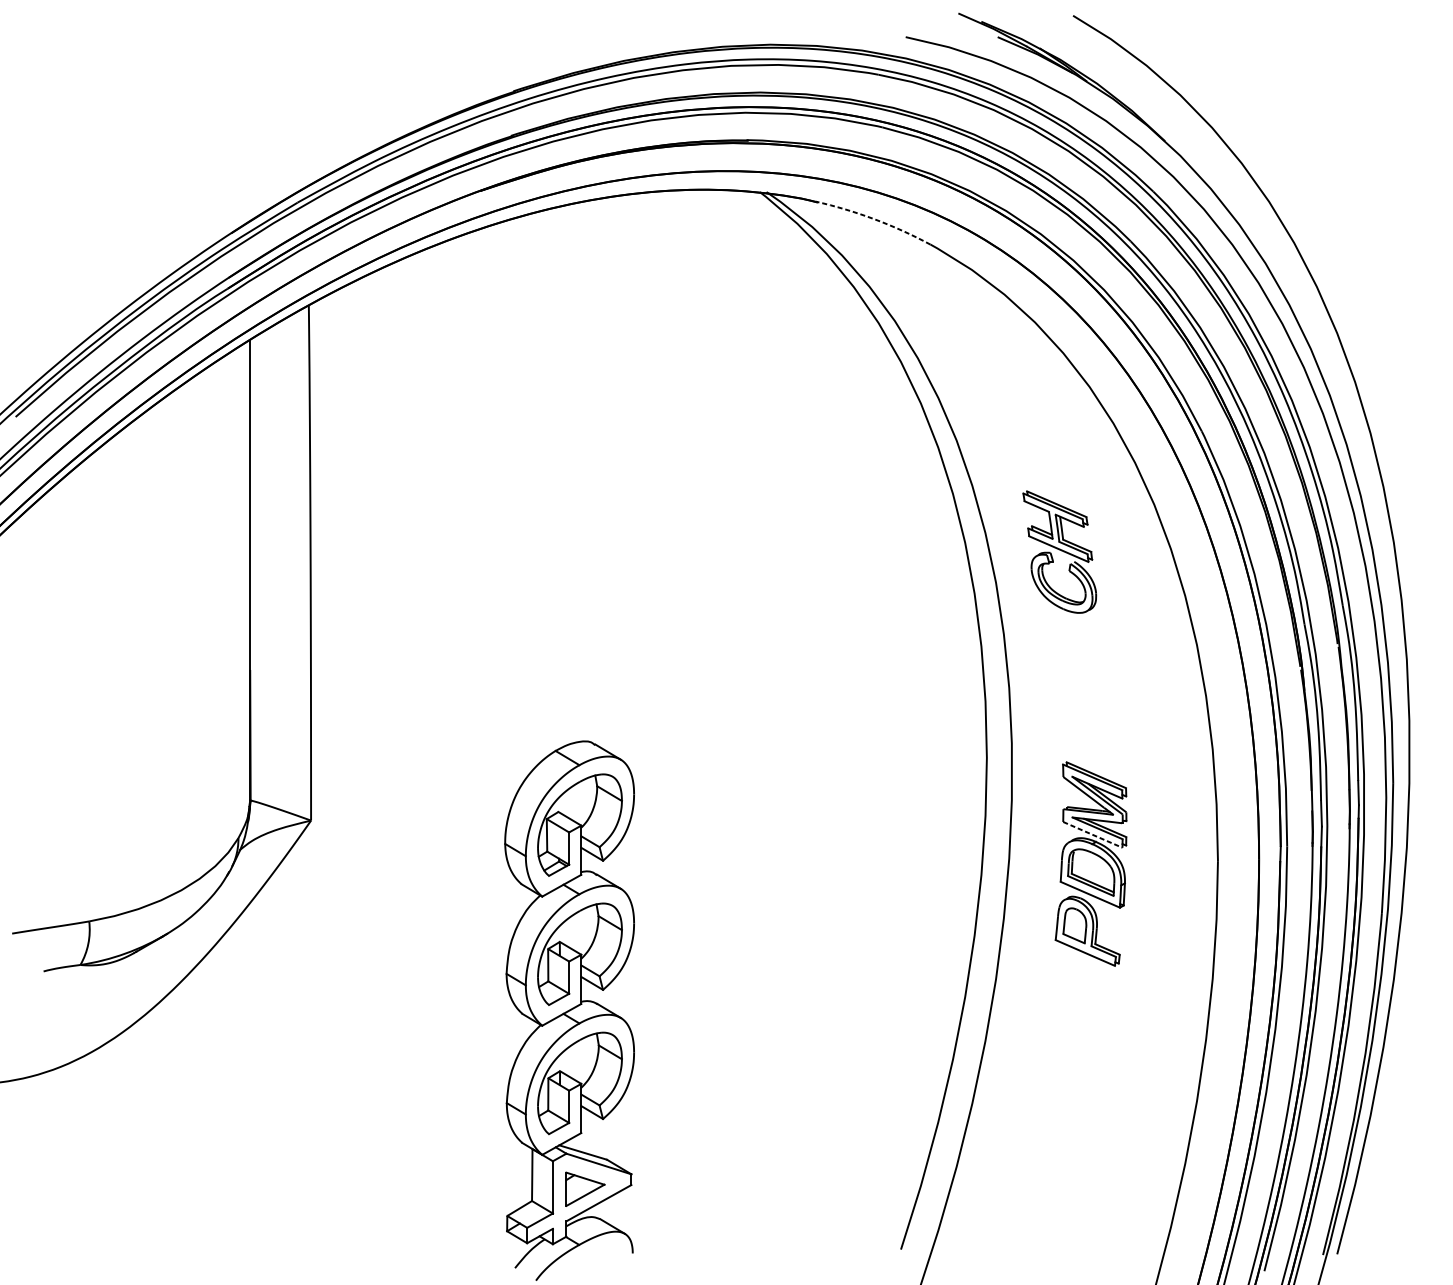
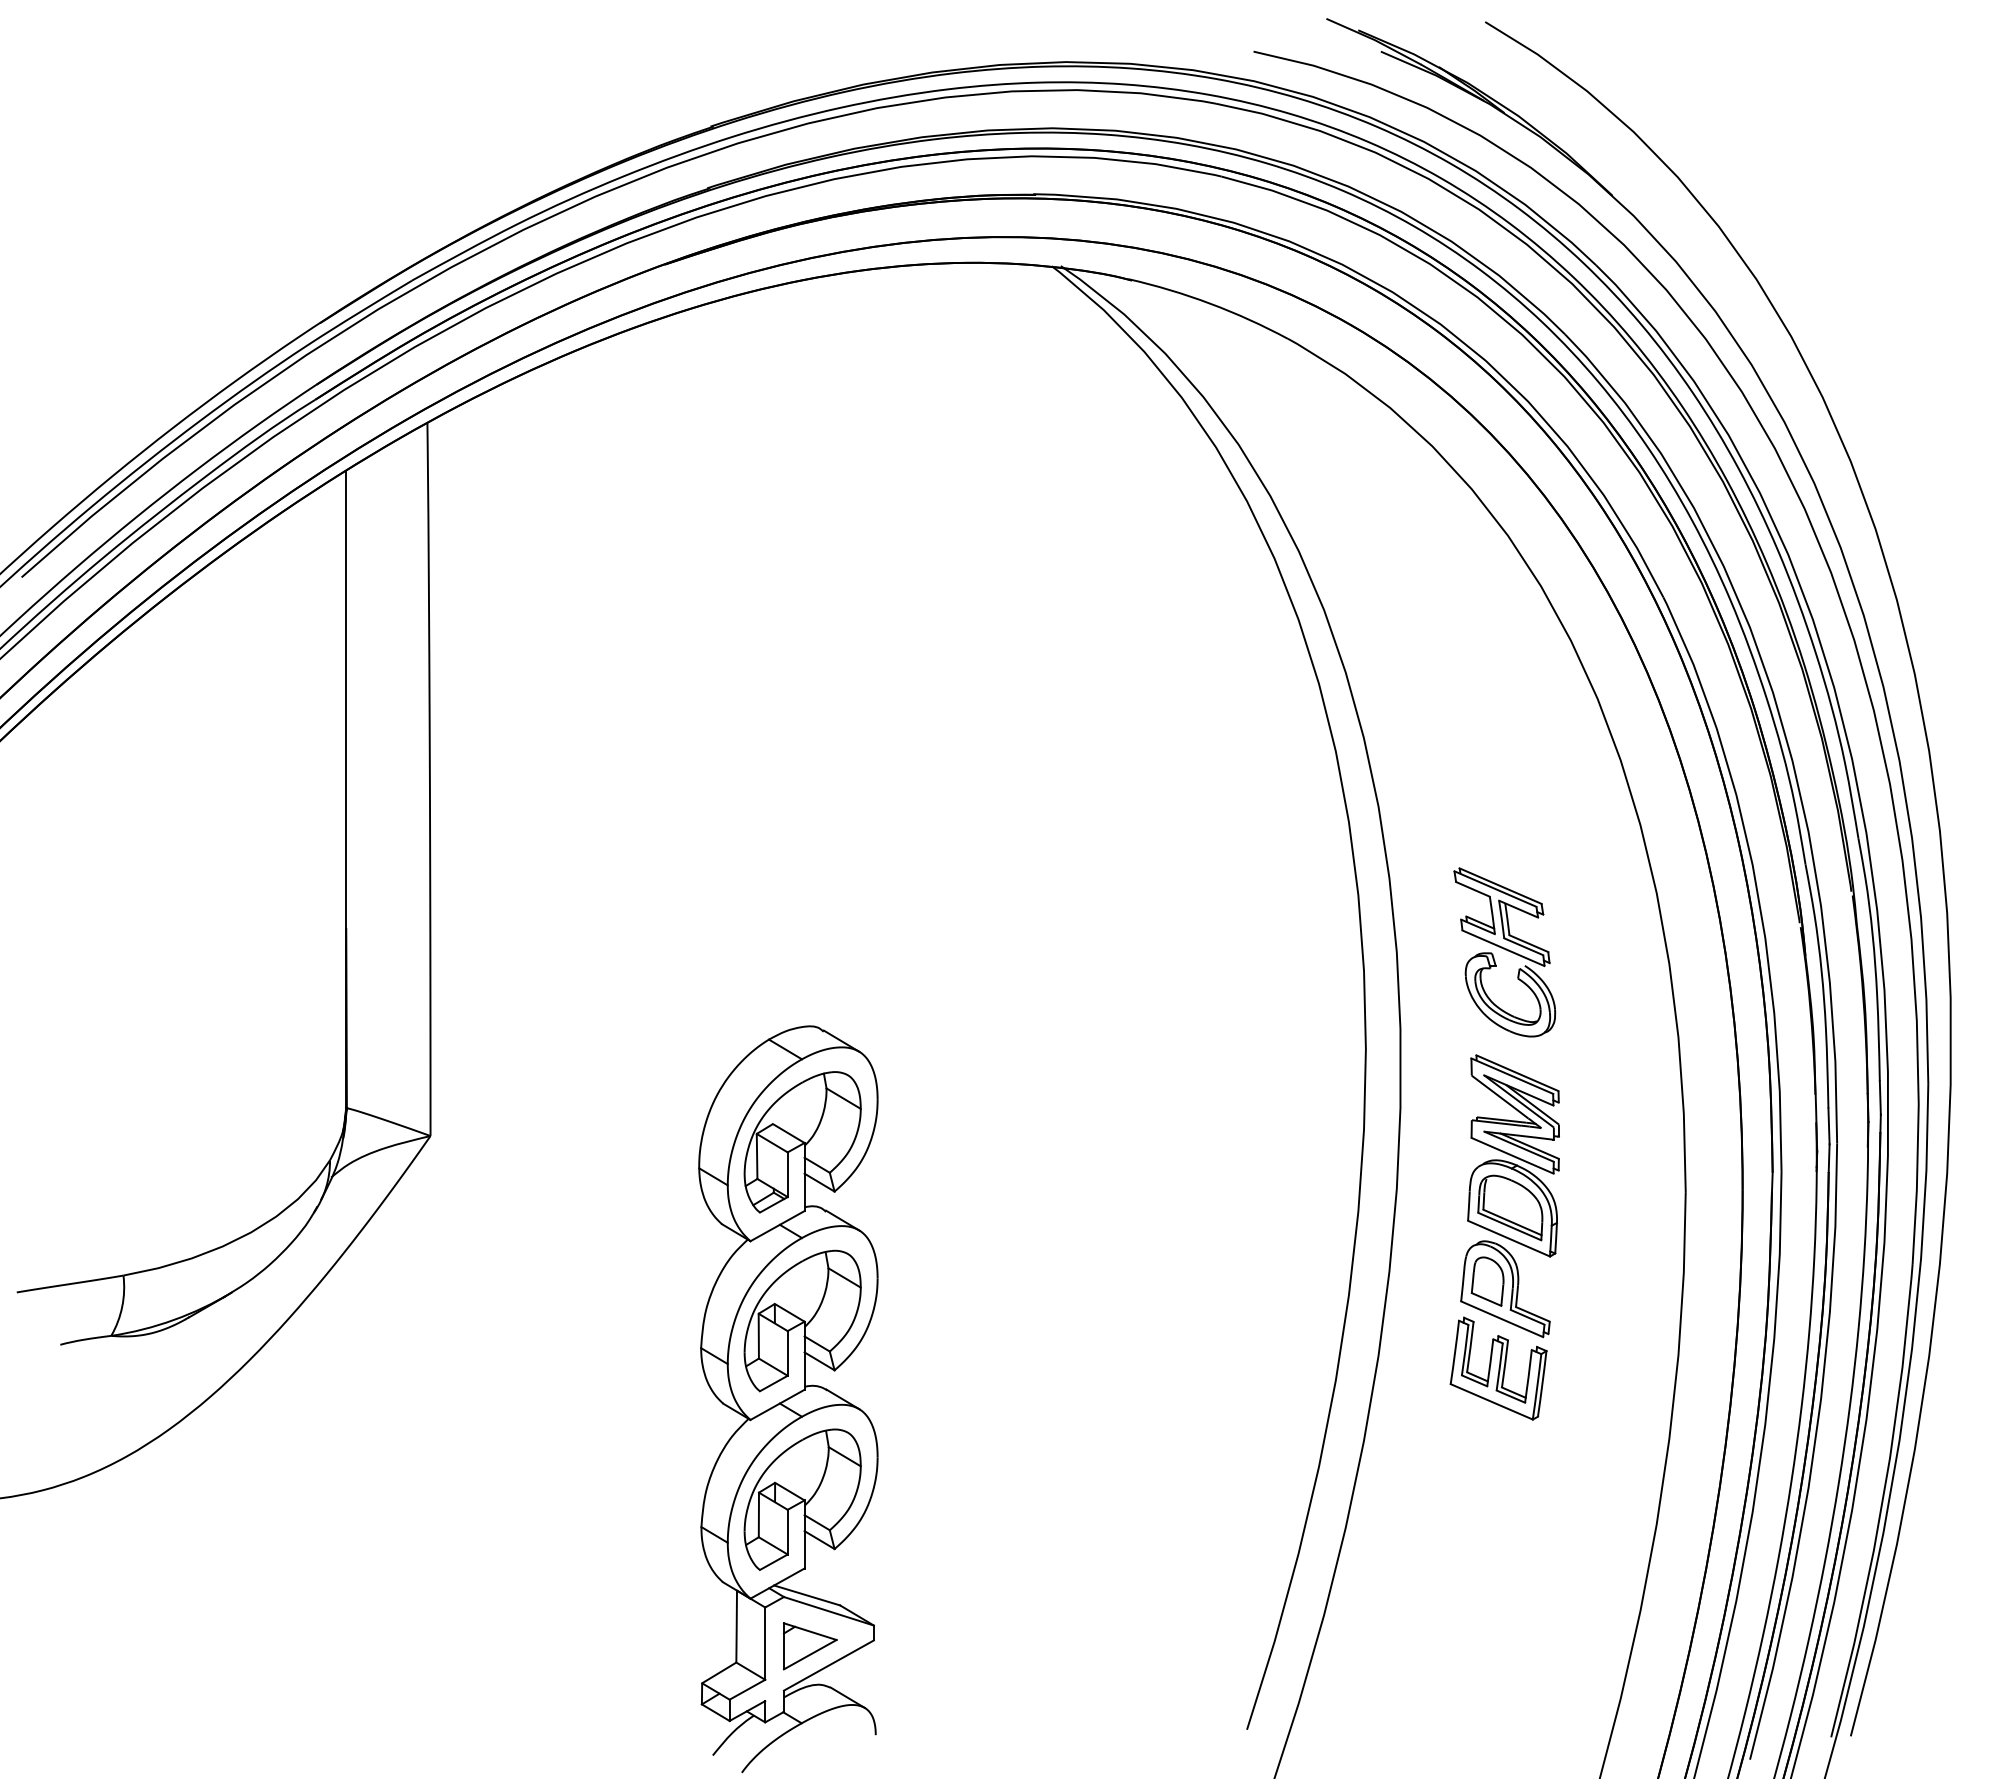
arc: (874, 219) -> (1210, 303), dashed -> solid
part: (1059, 552) -> (1504, 952), moved
line: (1092, 834) -> (1512, 1155), dashed -> solid
part: (1082, 988) -> (1498, 1368), added

